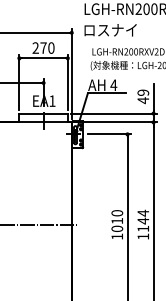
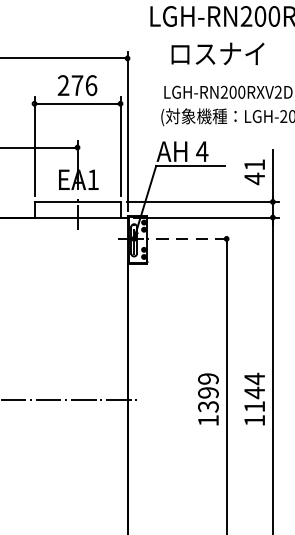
text: (110, 30) -> (217, 54), moved
text: (51, 47) -> (91, 84), 270 -> 276
text: (143, 92) -> (254, 164), 49 -> 41
line: (109, 134) -> (194, 239), solid -> dashed
text: (117, 221) -> (208, 393), 1010 -> 1399

